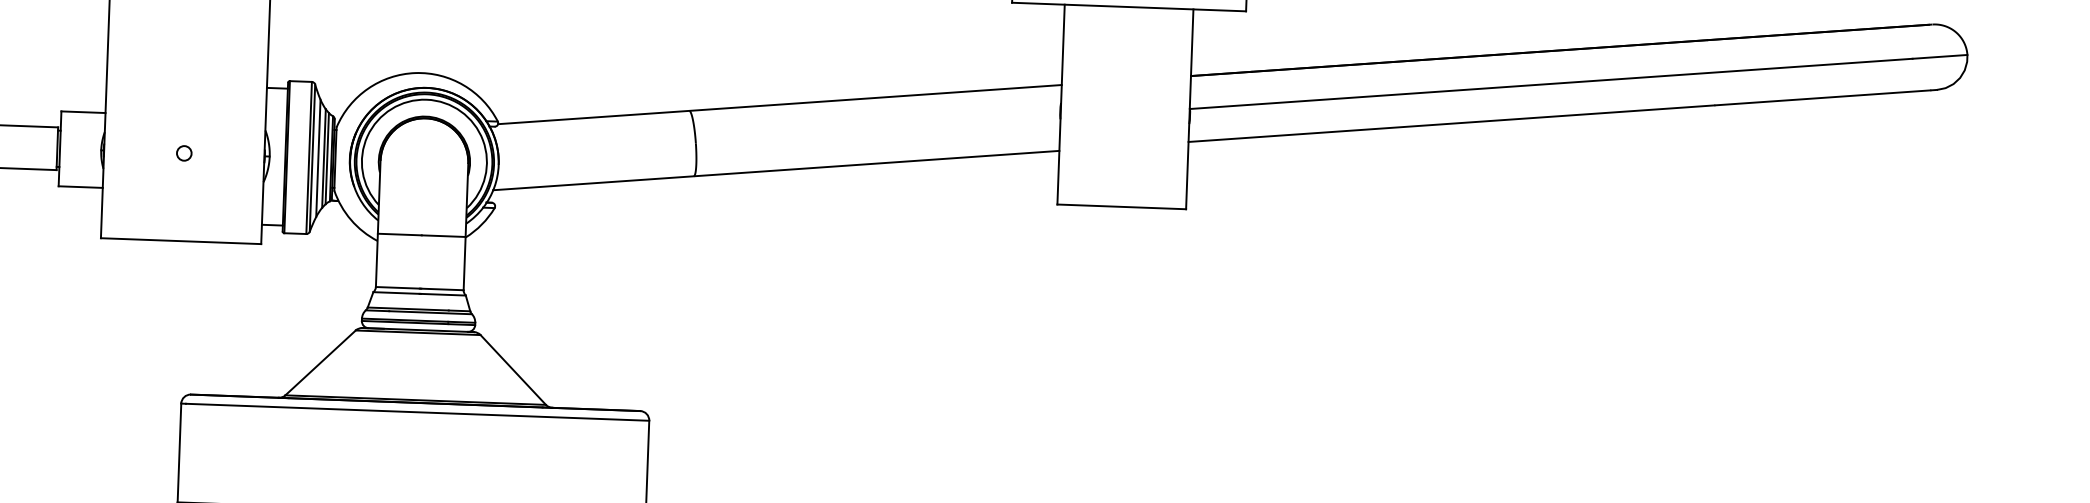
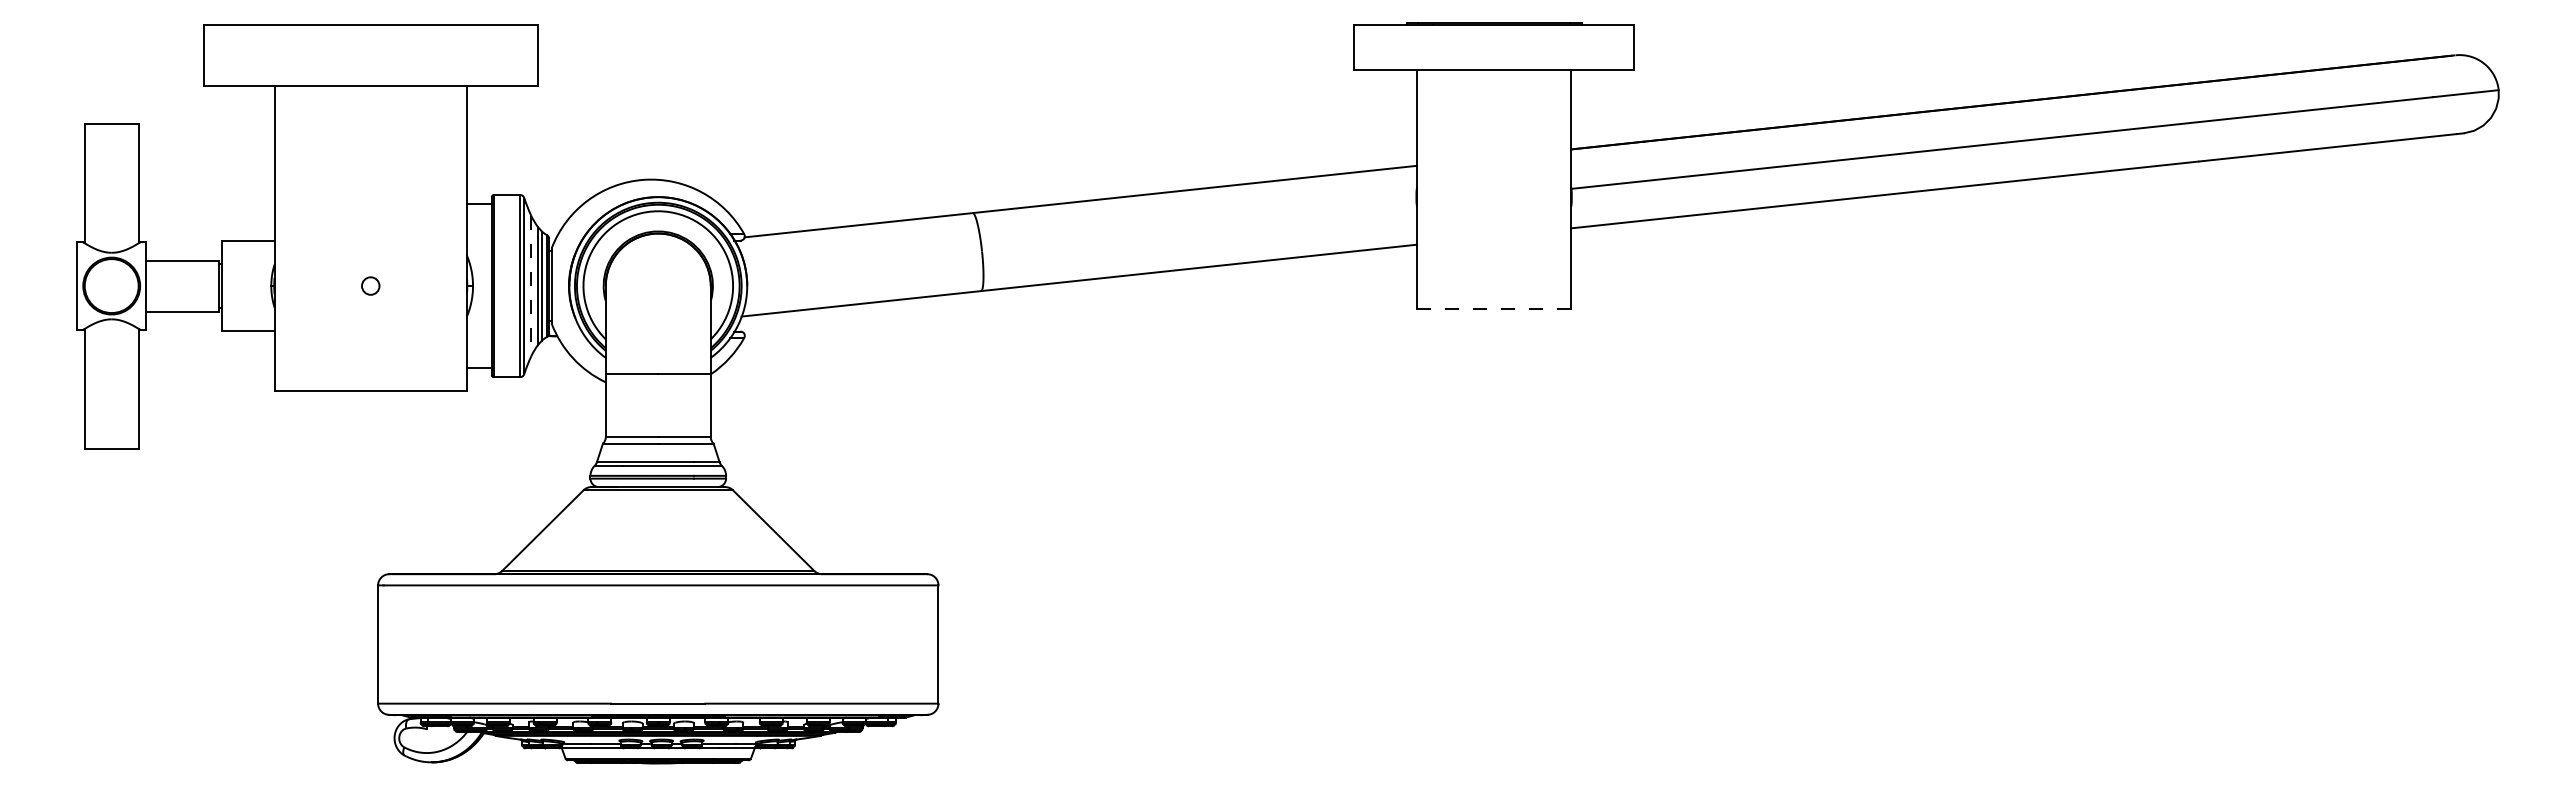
line: (318, 158) -> (531, 286), solid -> dashed
line: (1122, 206) -> (1494, 308), solid -> dashed

